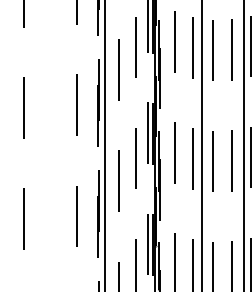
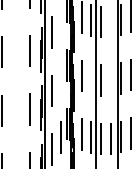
line: (134, 47) -> (60, 20), removed
line: (231, 49) -> (111, 21), removed
line: (134, 157) -> (60, 78), removed
line: (193, 157) -> (91, 78), removed
line: (231, 161) -> (111, 80), removed

